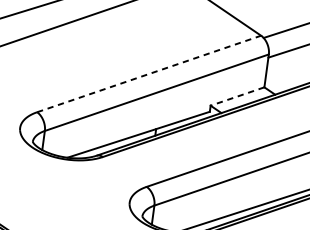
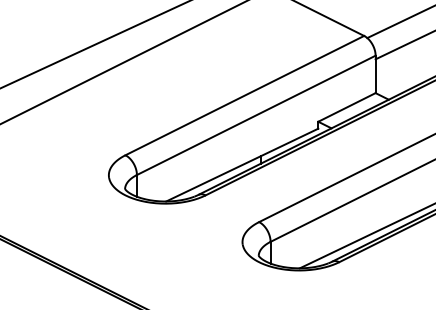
line: (149, 73) -> (245, 95), dashed -> solid
line: (237, 96) -> (346, 107), dashed -> solid

